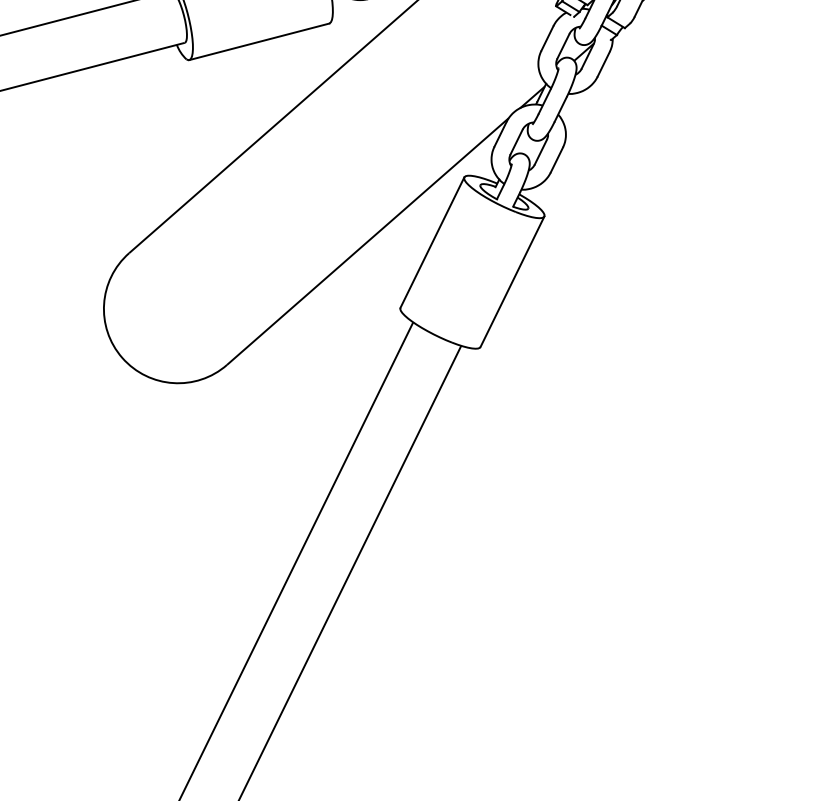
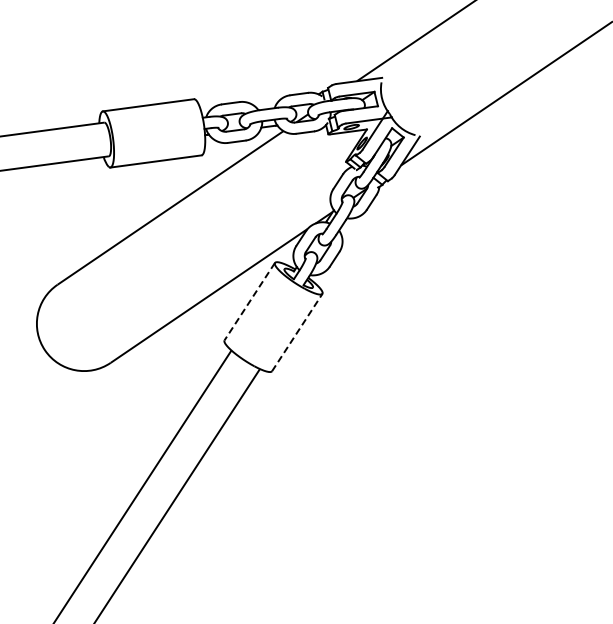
line: (432, 244) -> (249, 302), solid -> dashed
line: (512, 281) -> (297, 332), solid -> dashed

